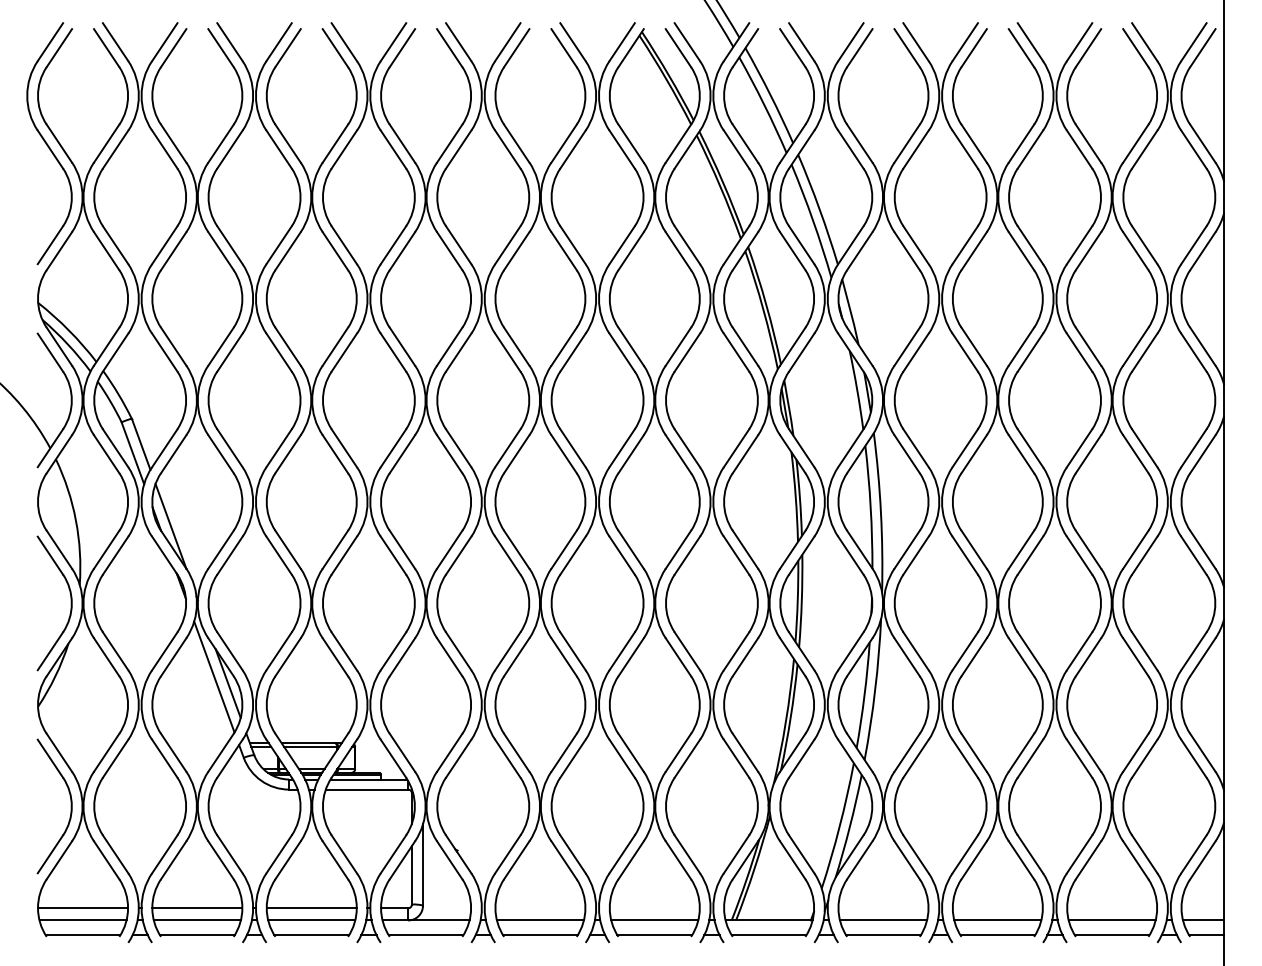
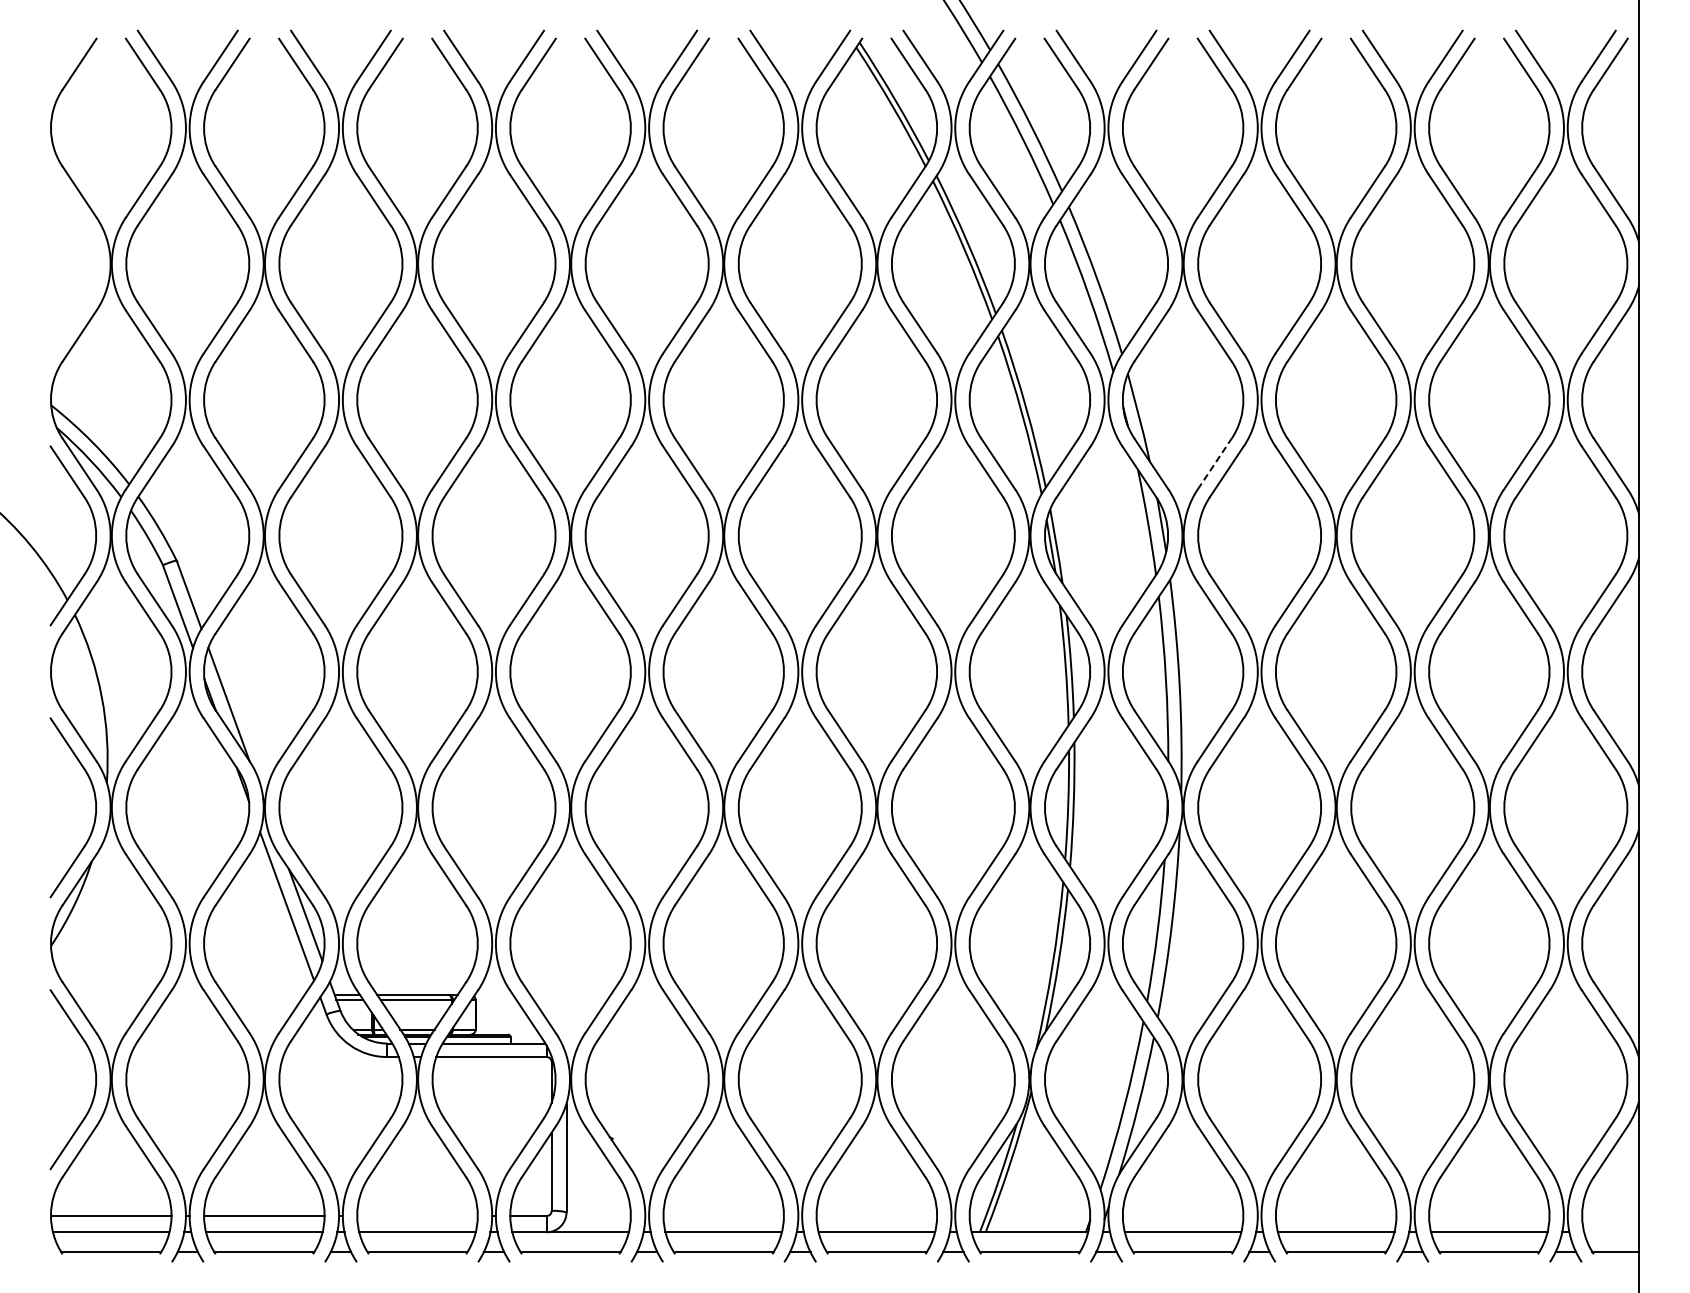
part: (48, 143) -> (65, 191), removed
line: (906, 347) -> (1214, 464), solid -> dashed
line: (311, 907) -> (417, 1215), removed
line: (1203, 920) -> (1611, 1232), removed

